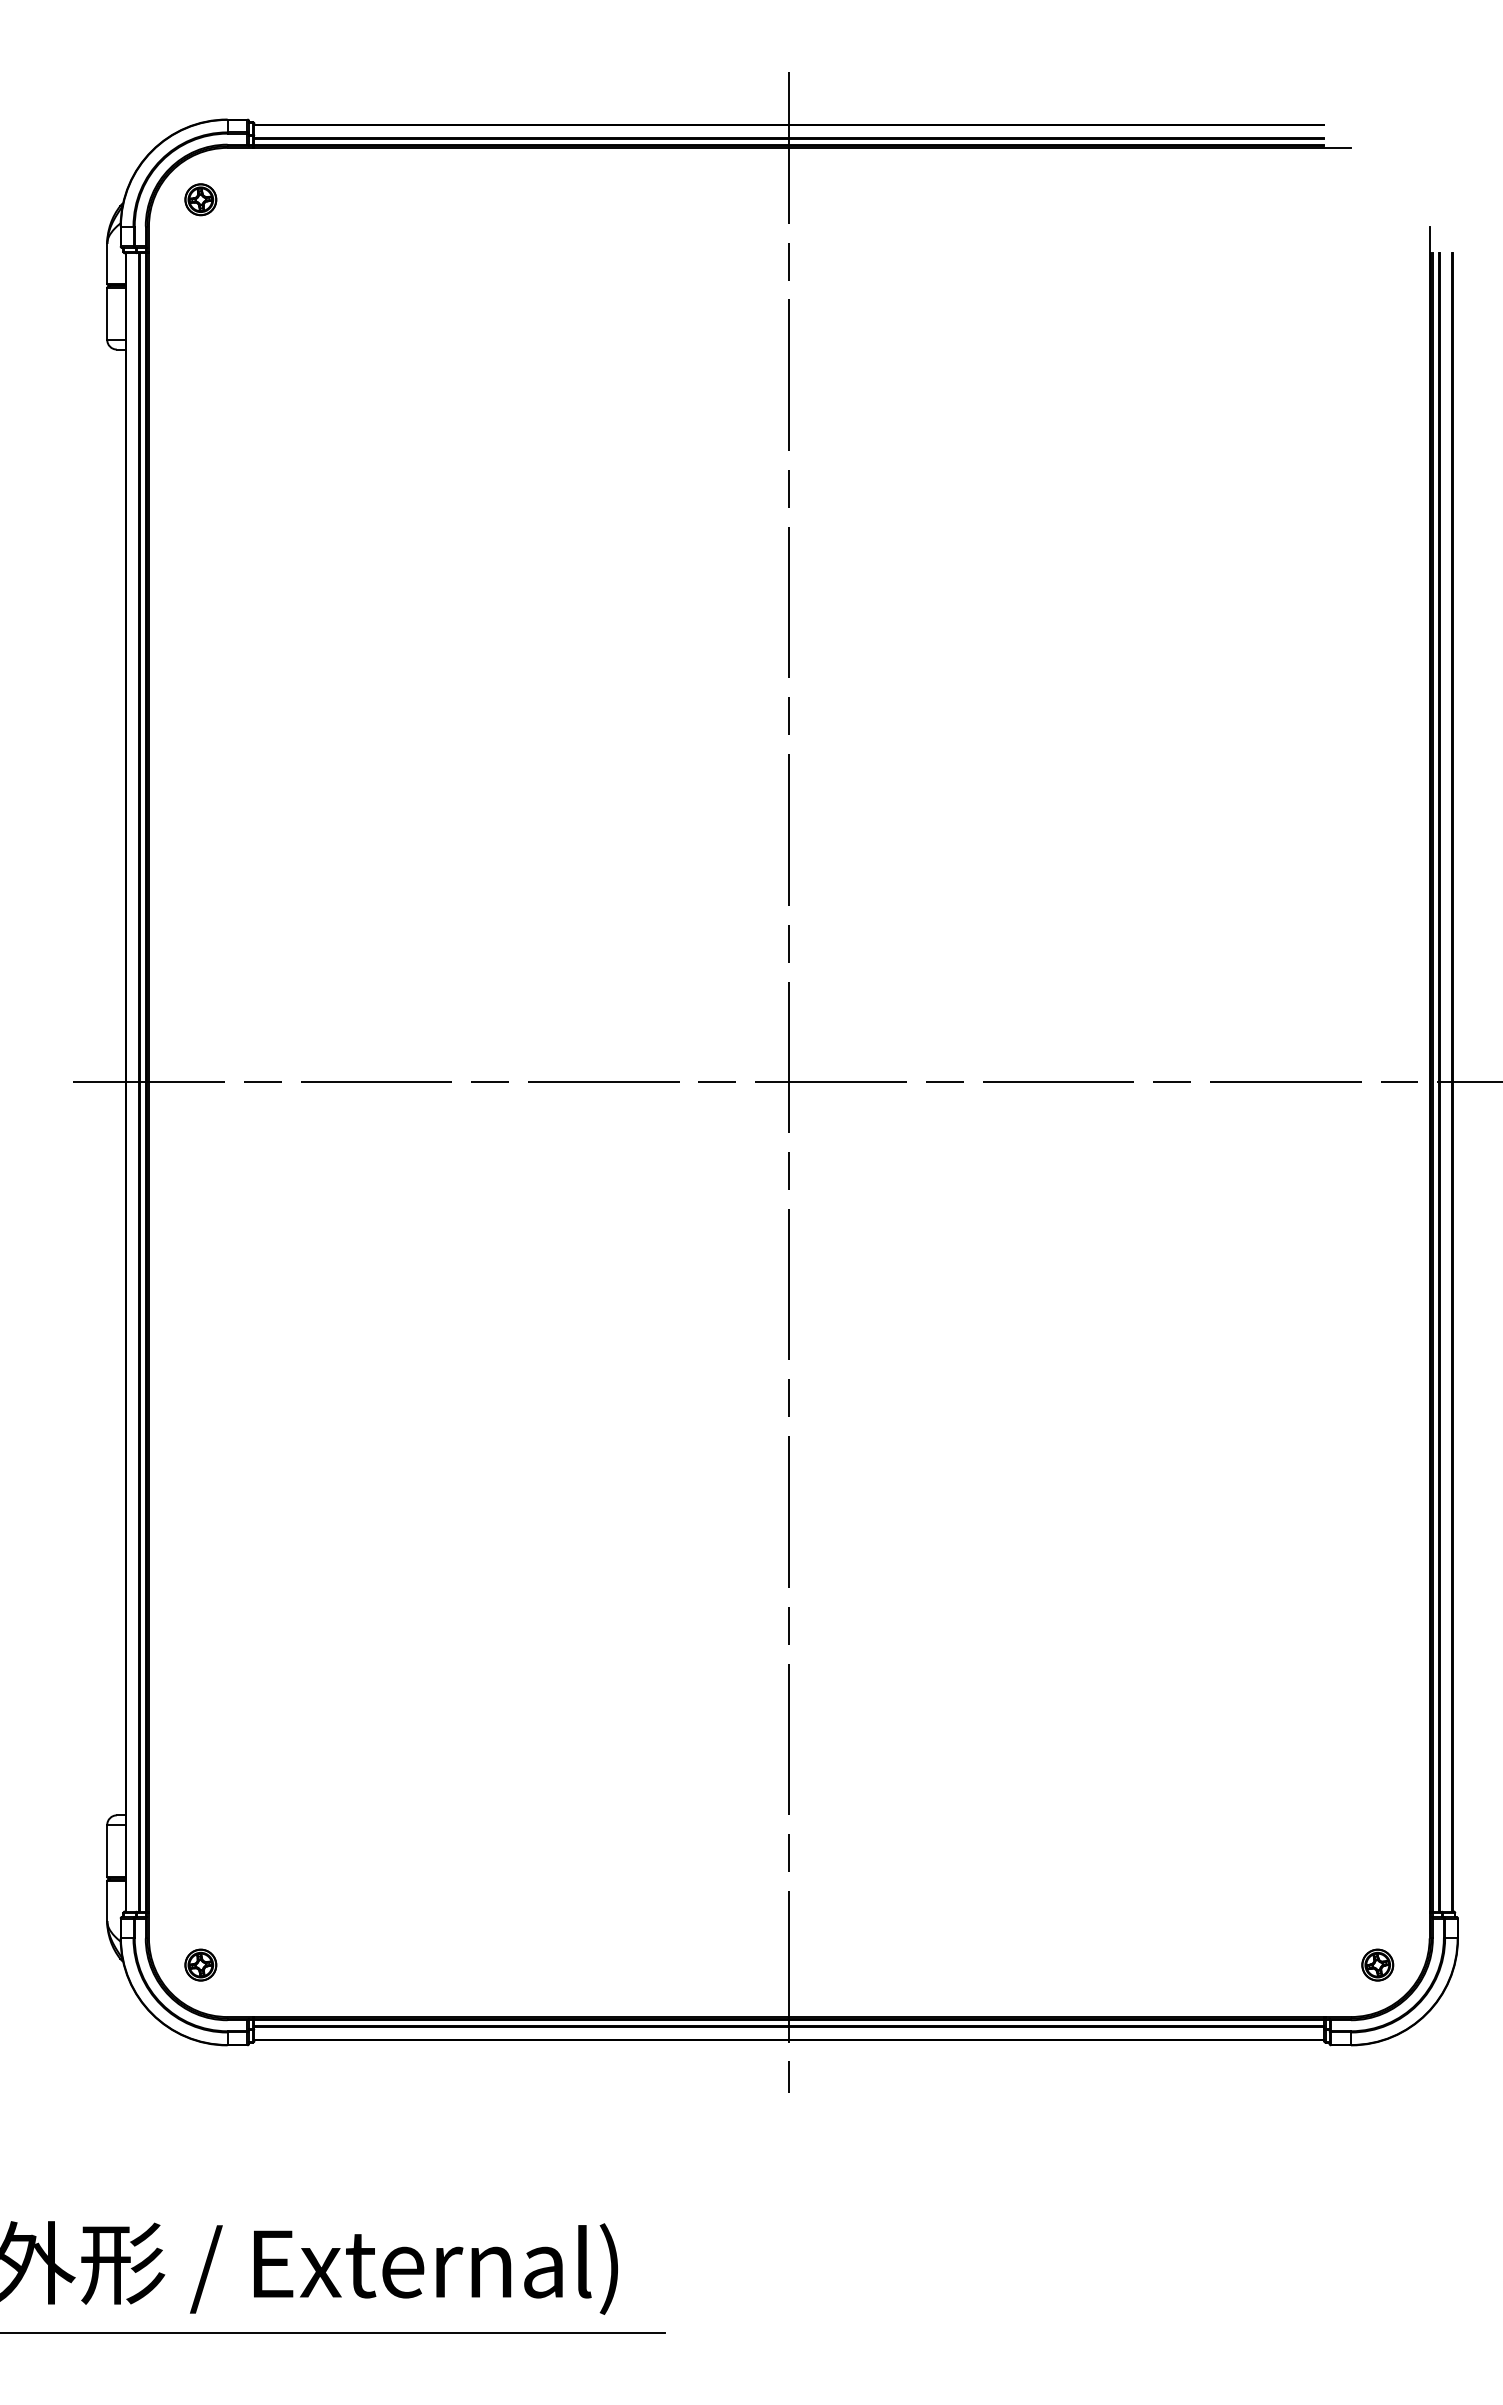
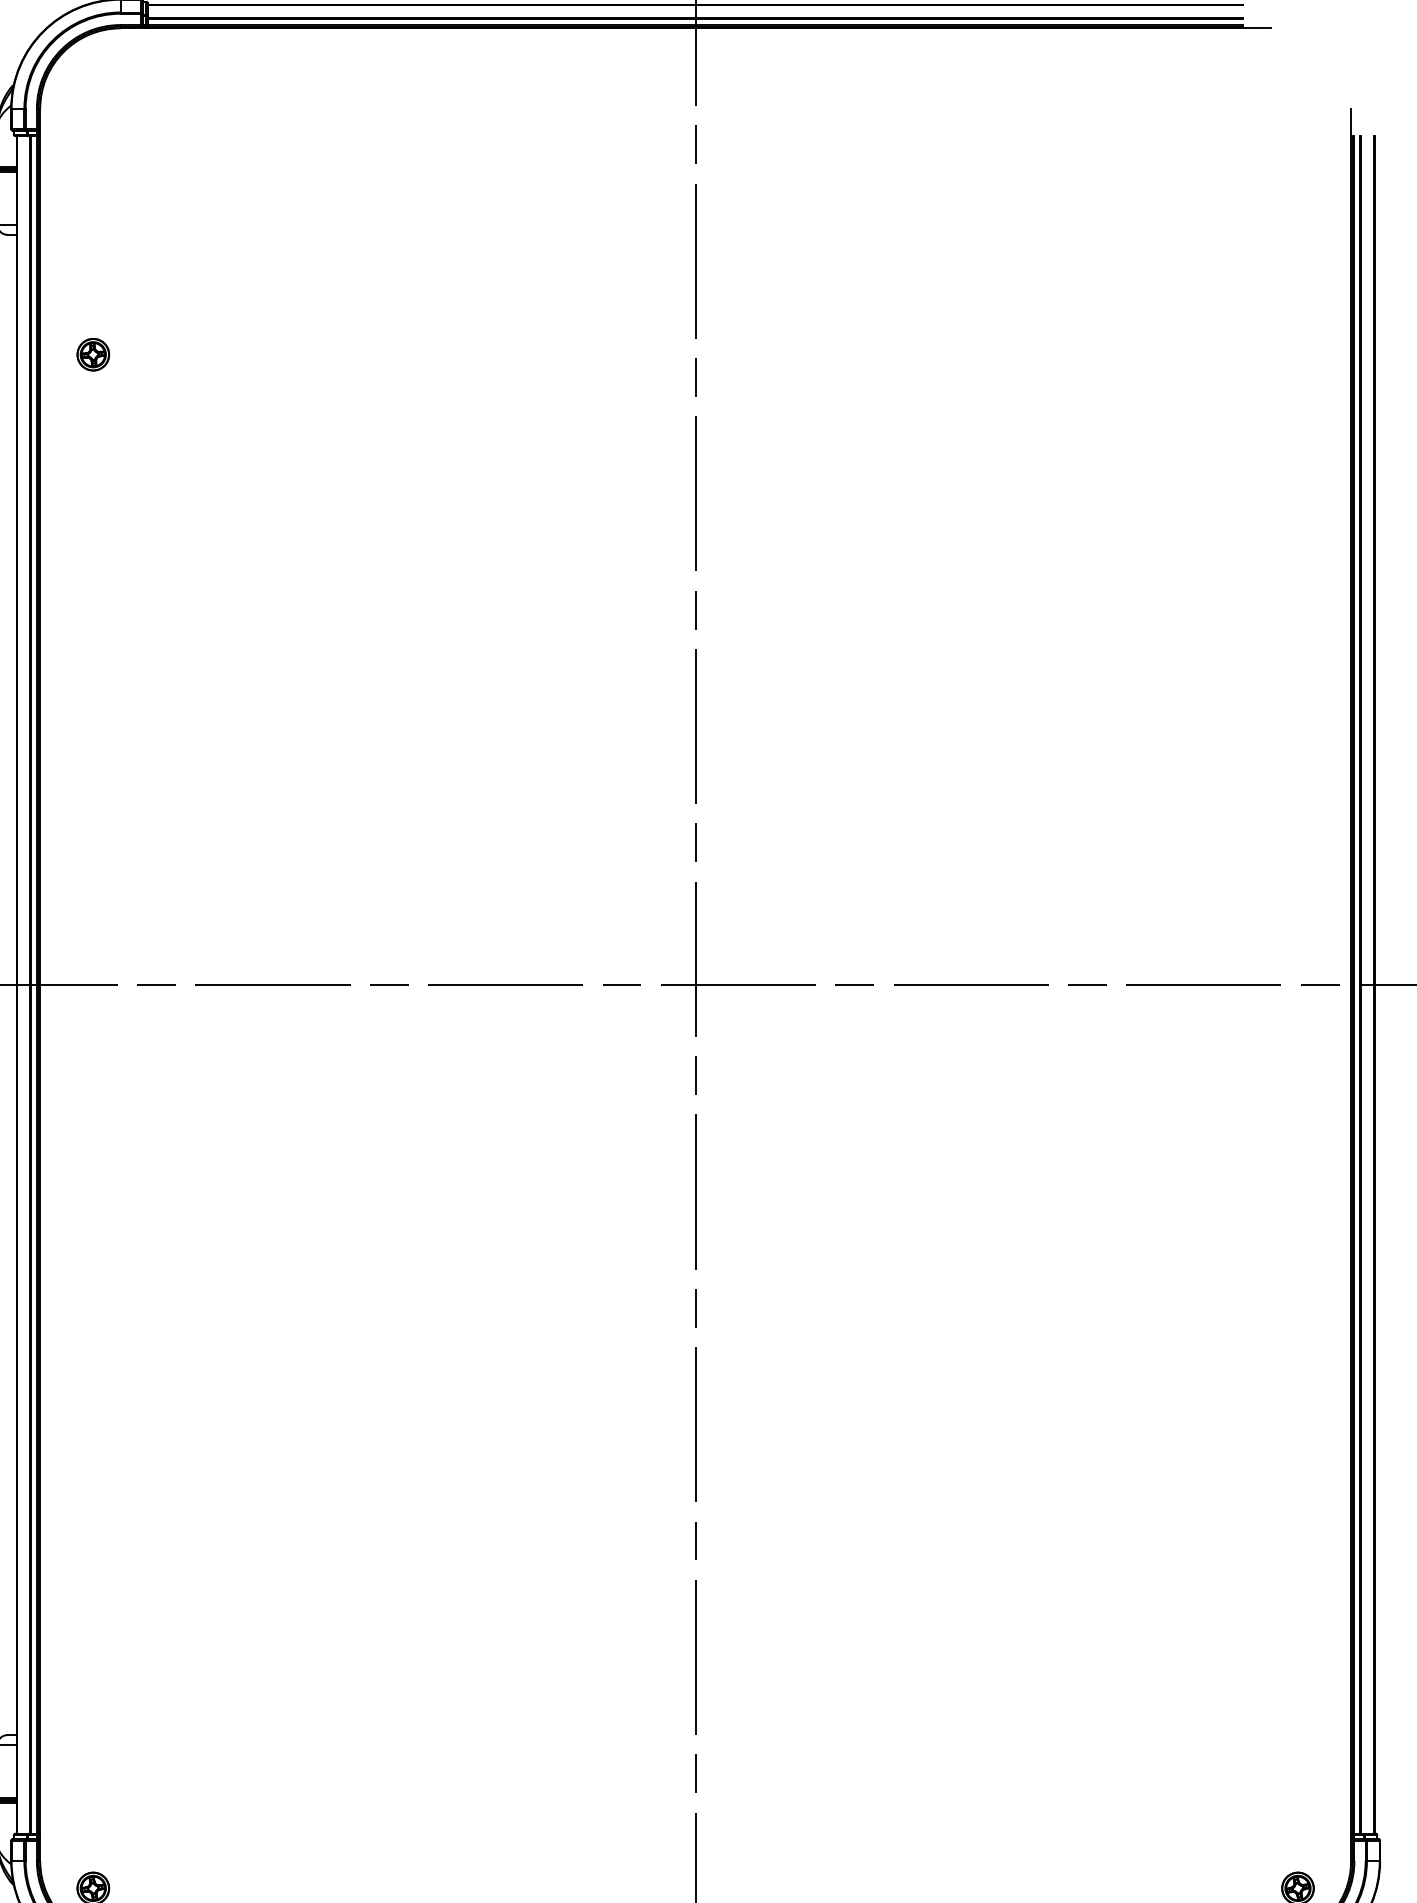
part: (200, 199) -> (92, 354), moved

